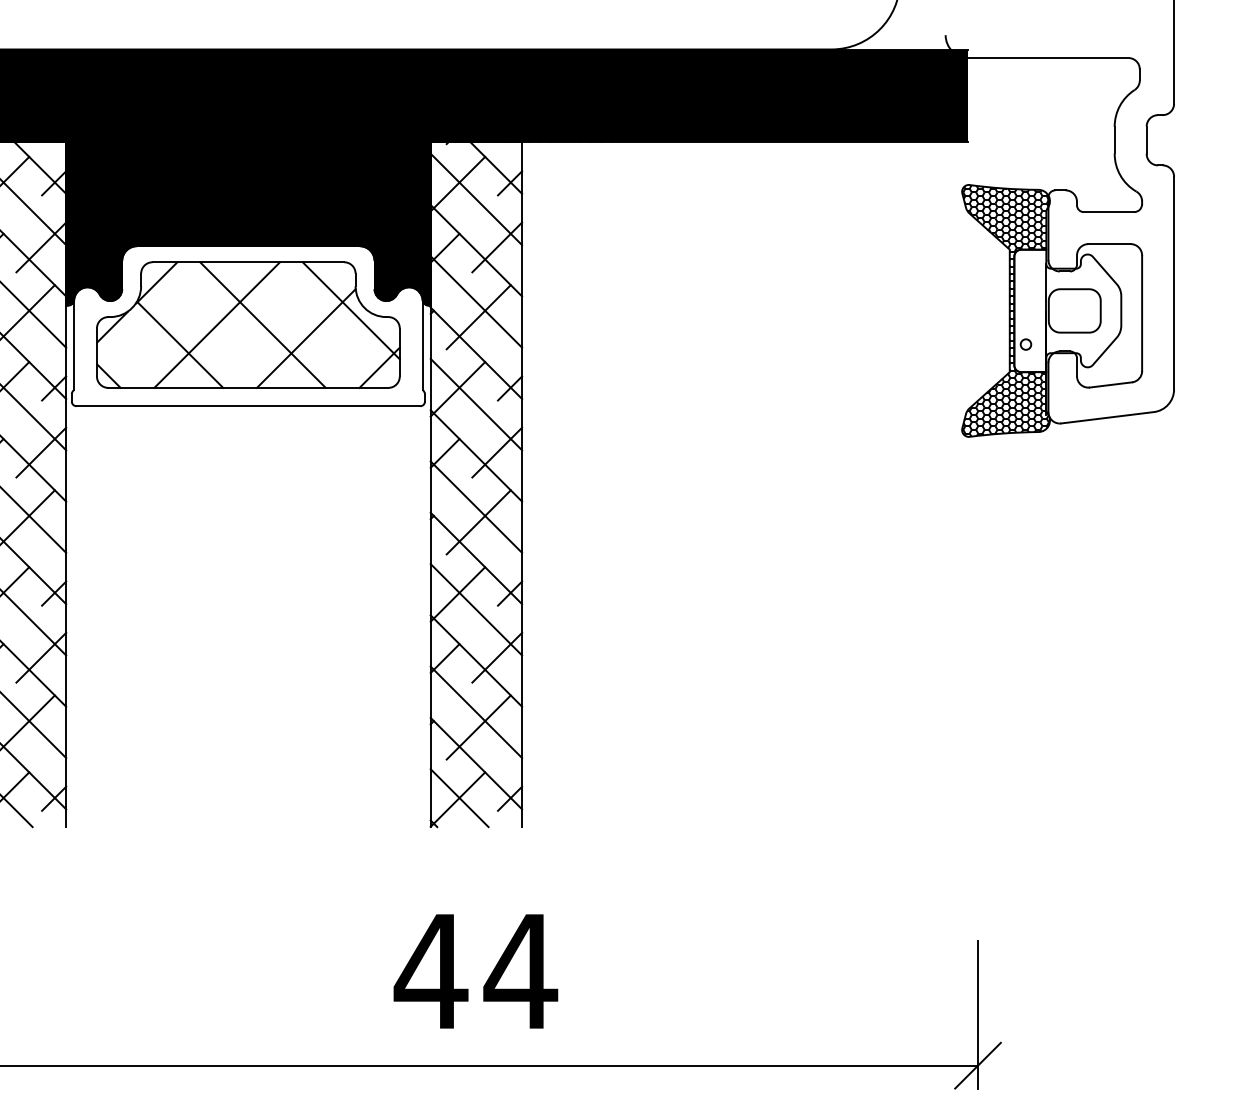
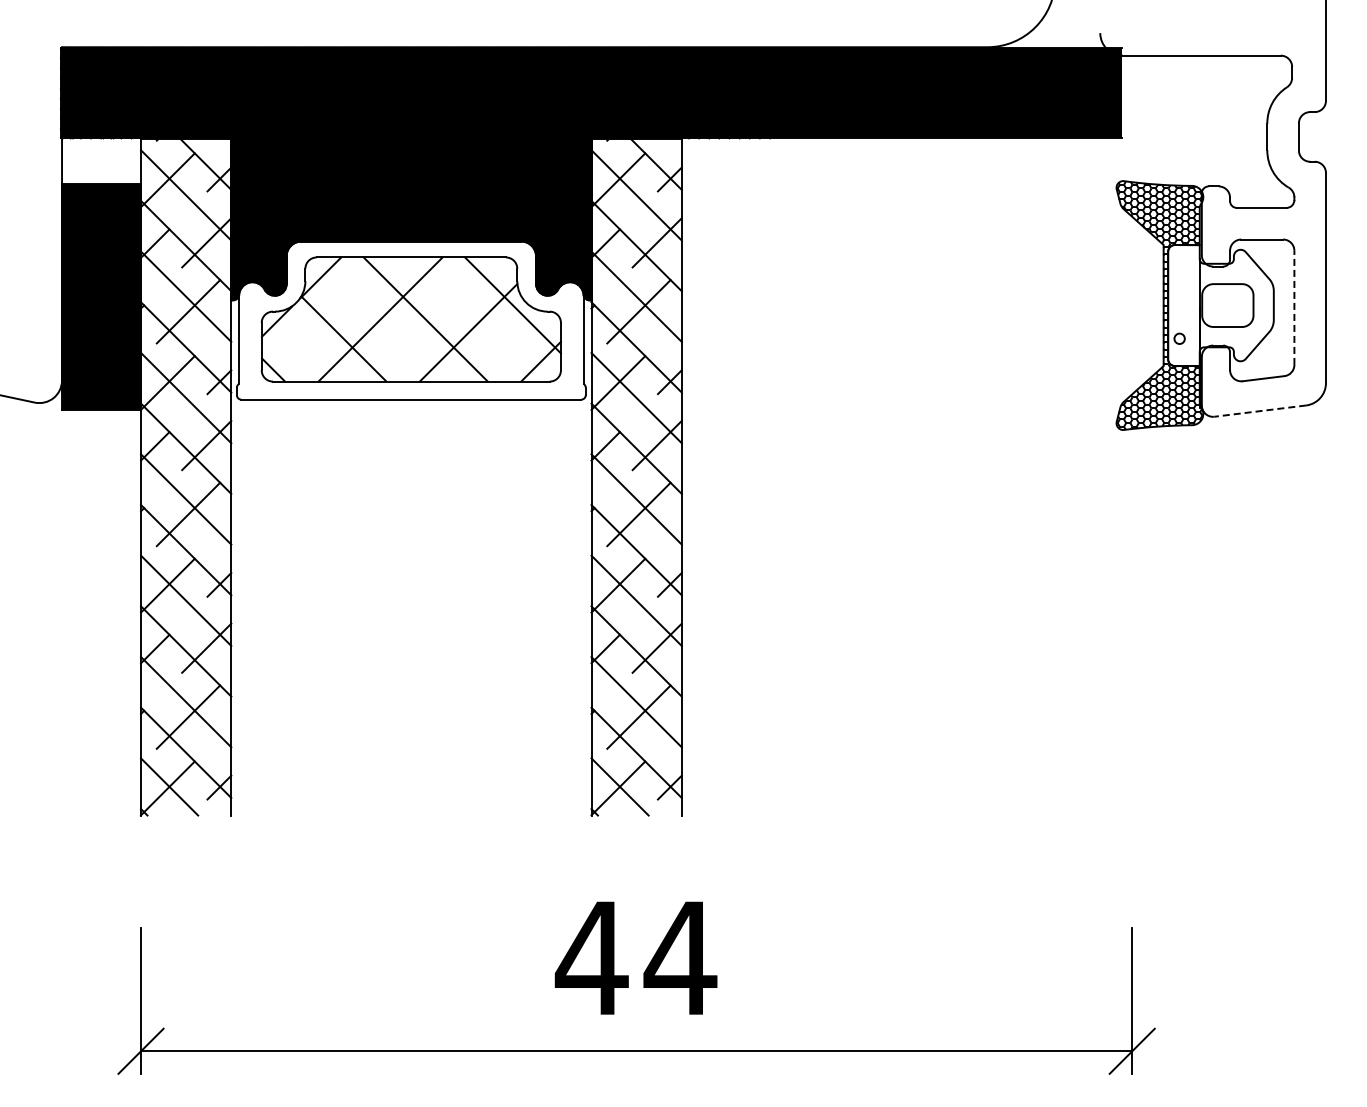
line: (1142, 312) -> (1294, 307), solid -> dashed
line: (1106, 418) -> (1259, 411), solid -> dashed

